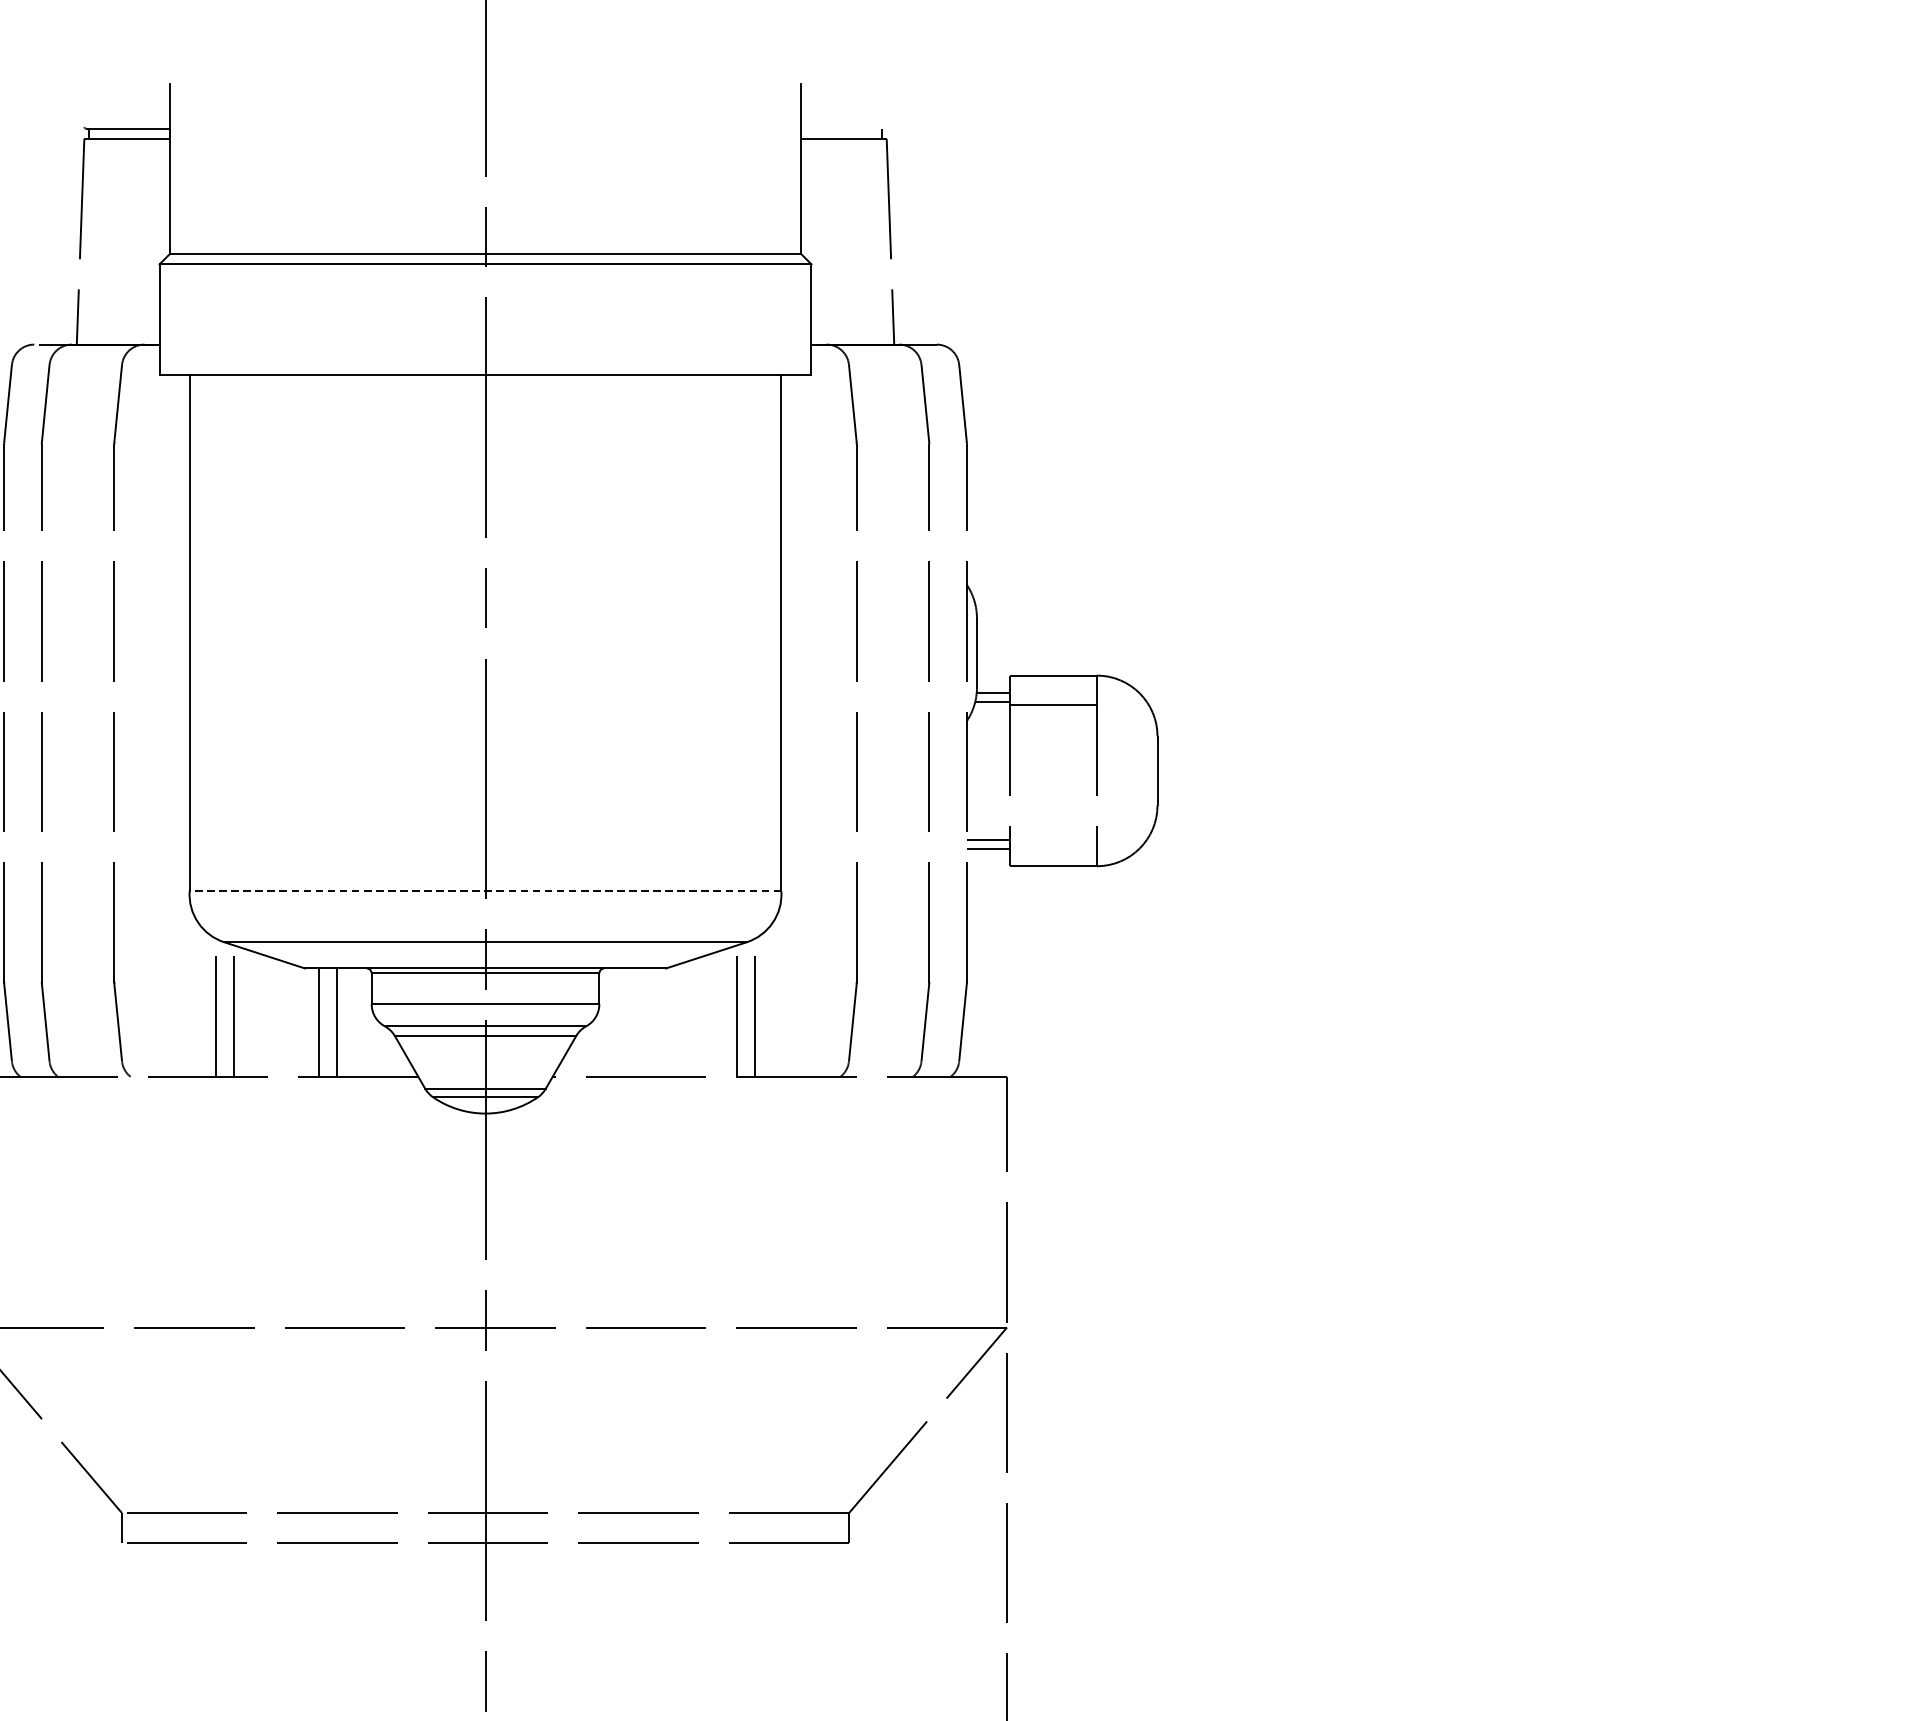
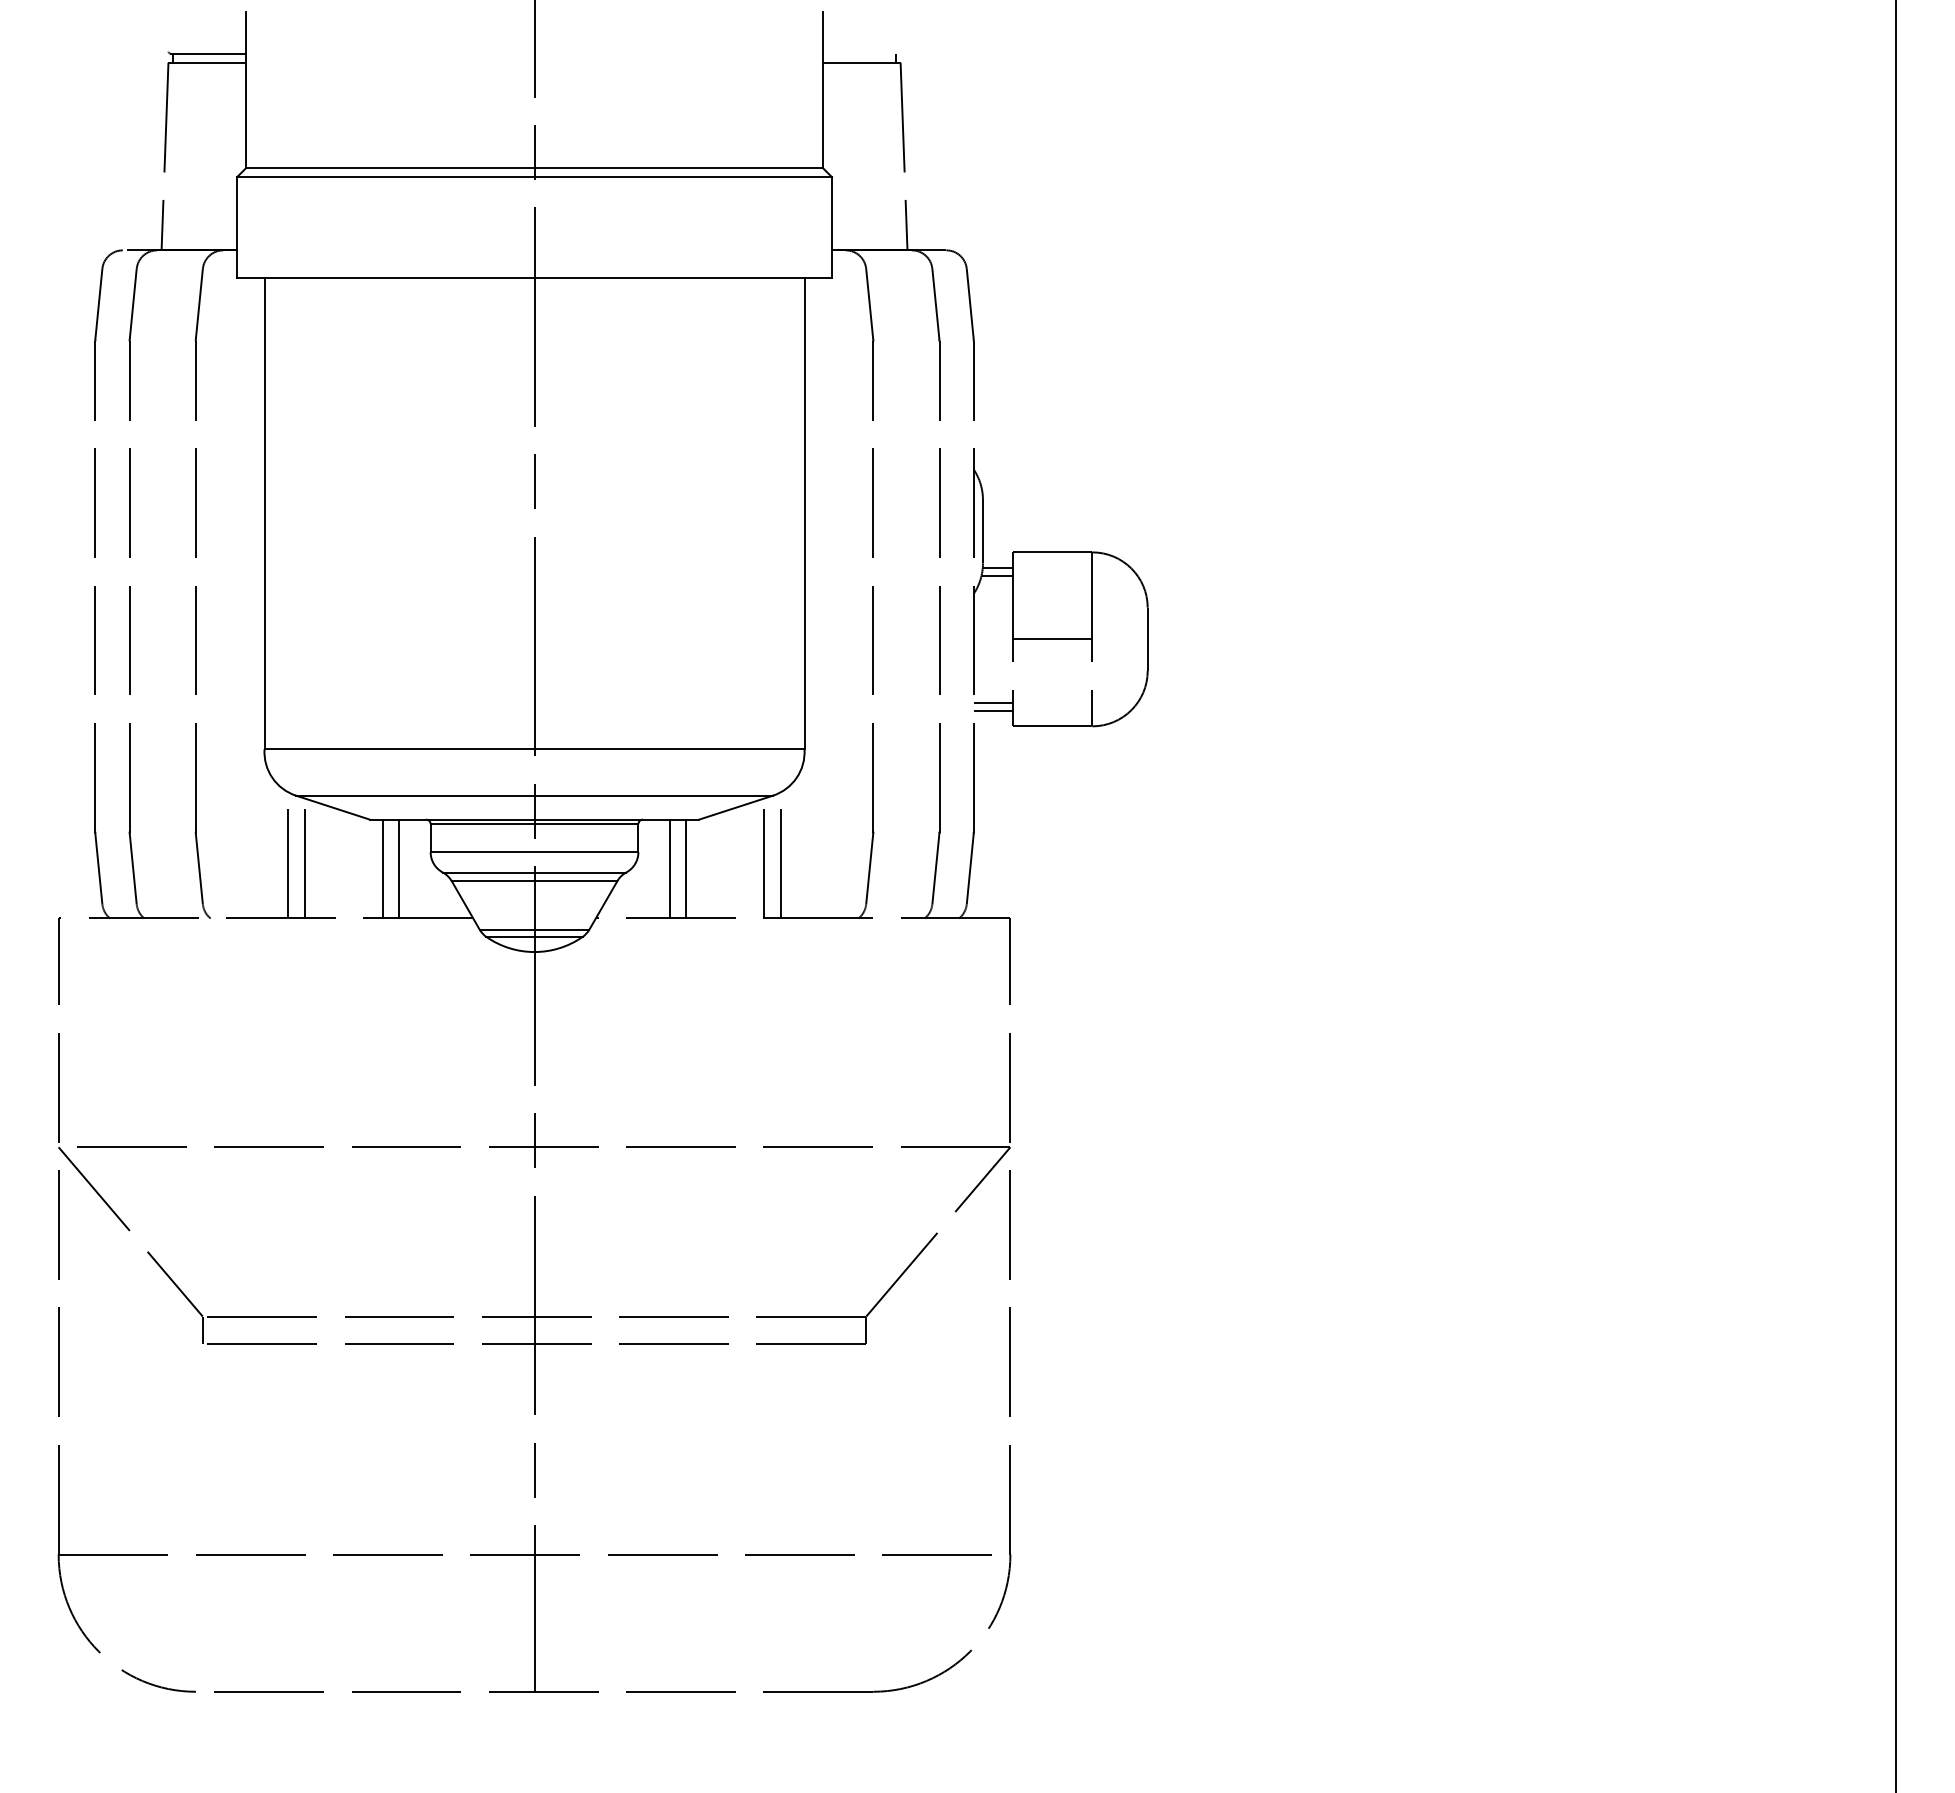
line: (1053, 705) -> (1052, 639), moved
line: (485, 891) -> (534, 749), dashed -> solid
line: (633, 1022) -> (669, 868), added
line: (652, 1022) -> (686, 868), added

